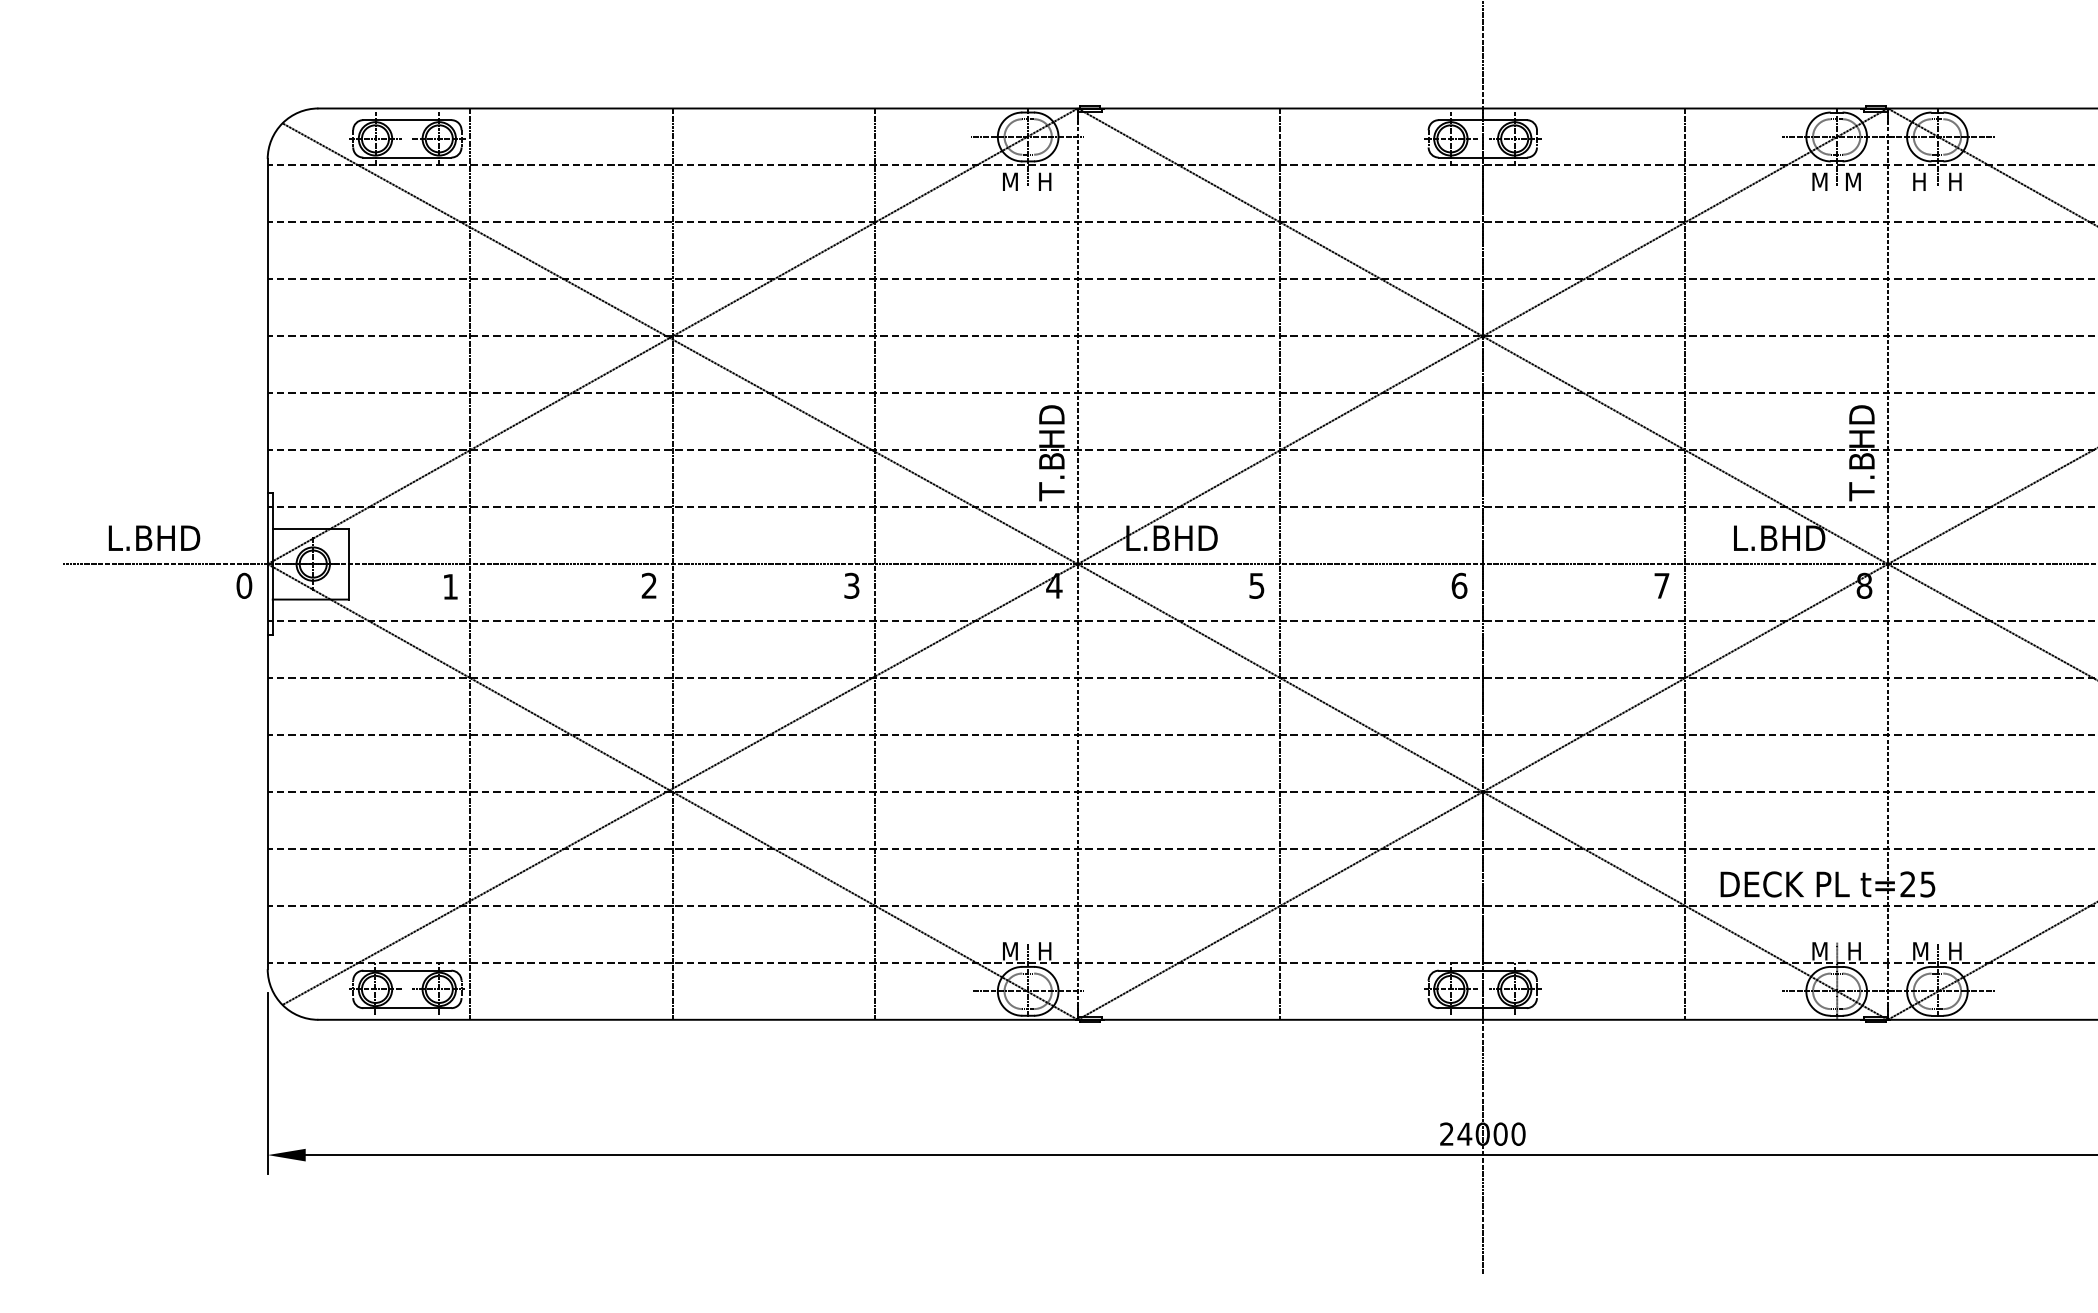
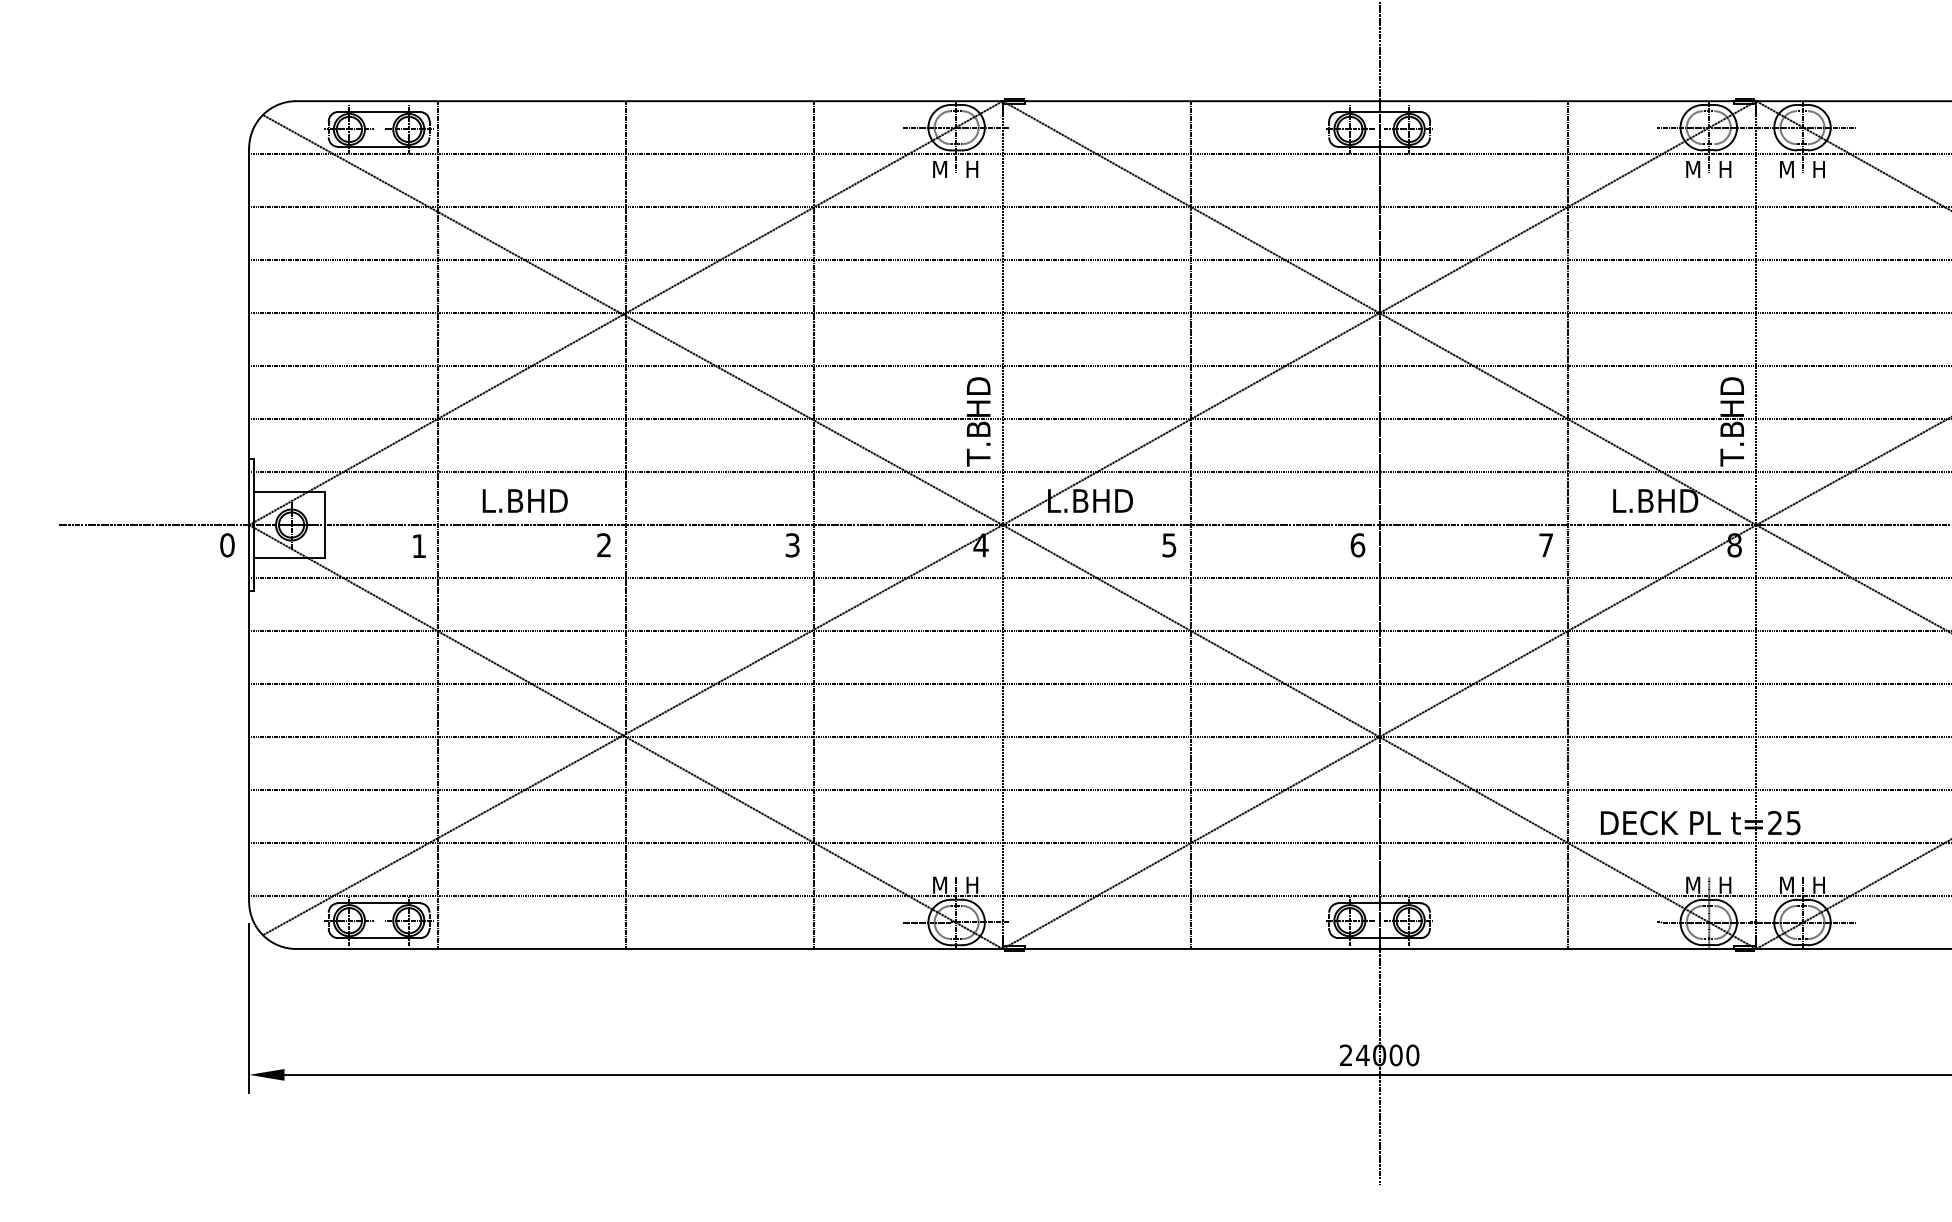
text: (1852, 181) -> (1723, 169), M -> H
text: (1921, 181) -> (1787, 169), H -> M
text: (154, 537) -> (525, 500), moved

